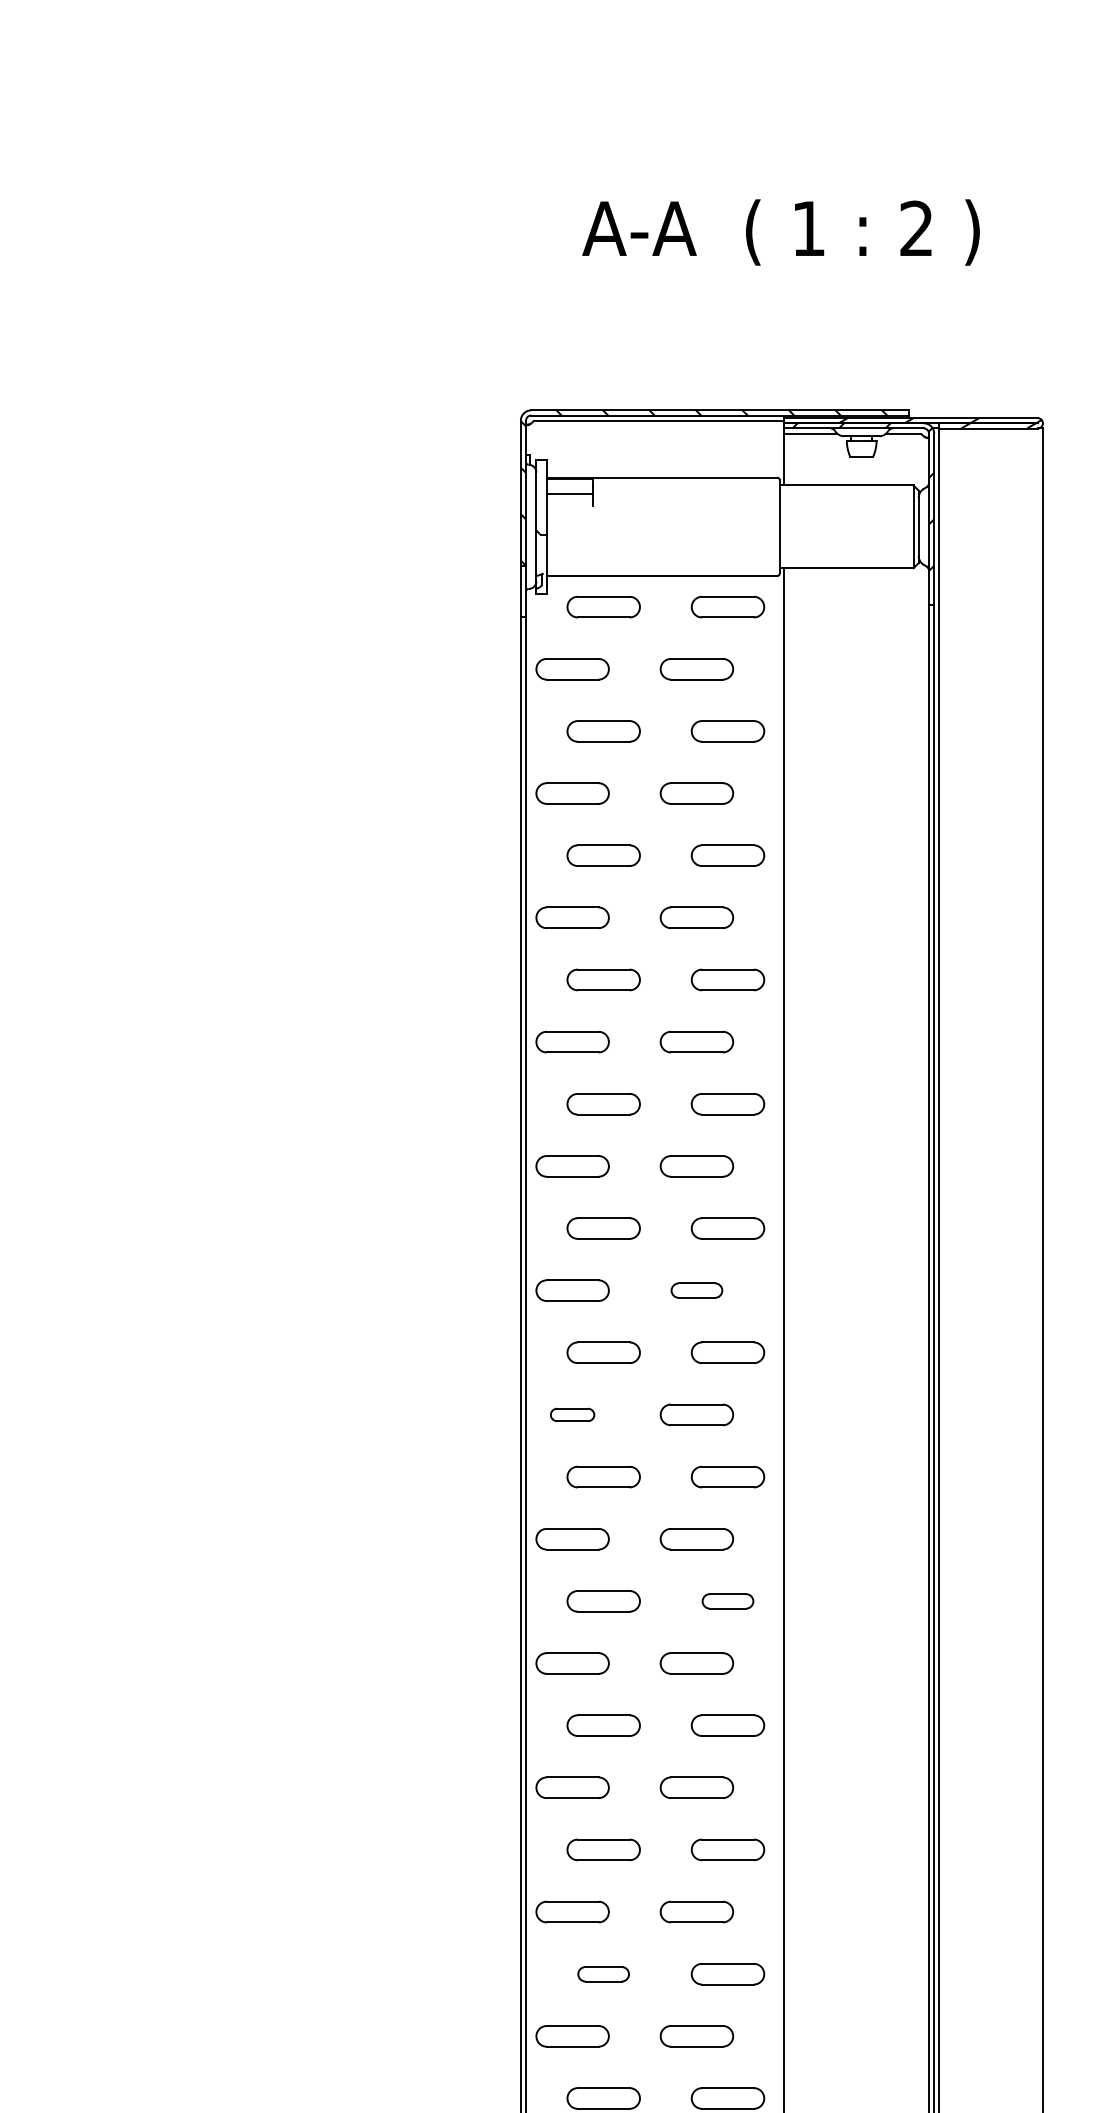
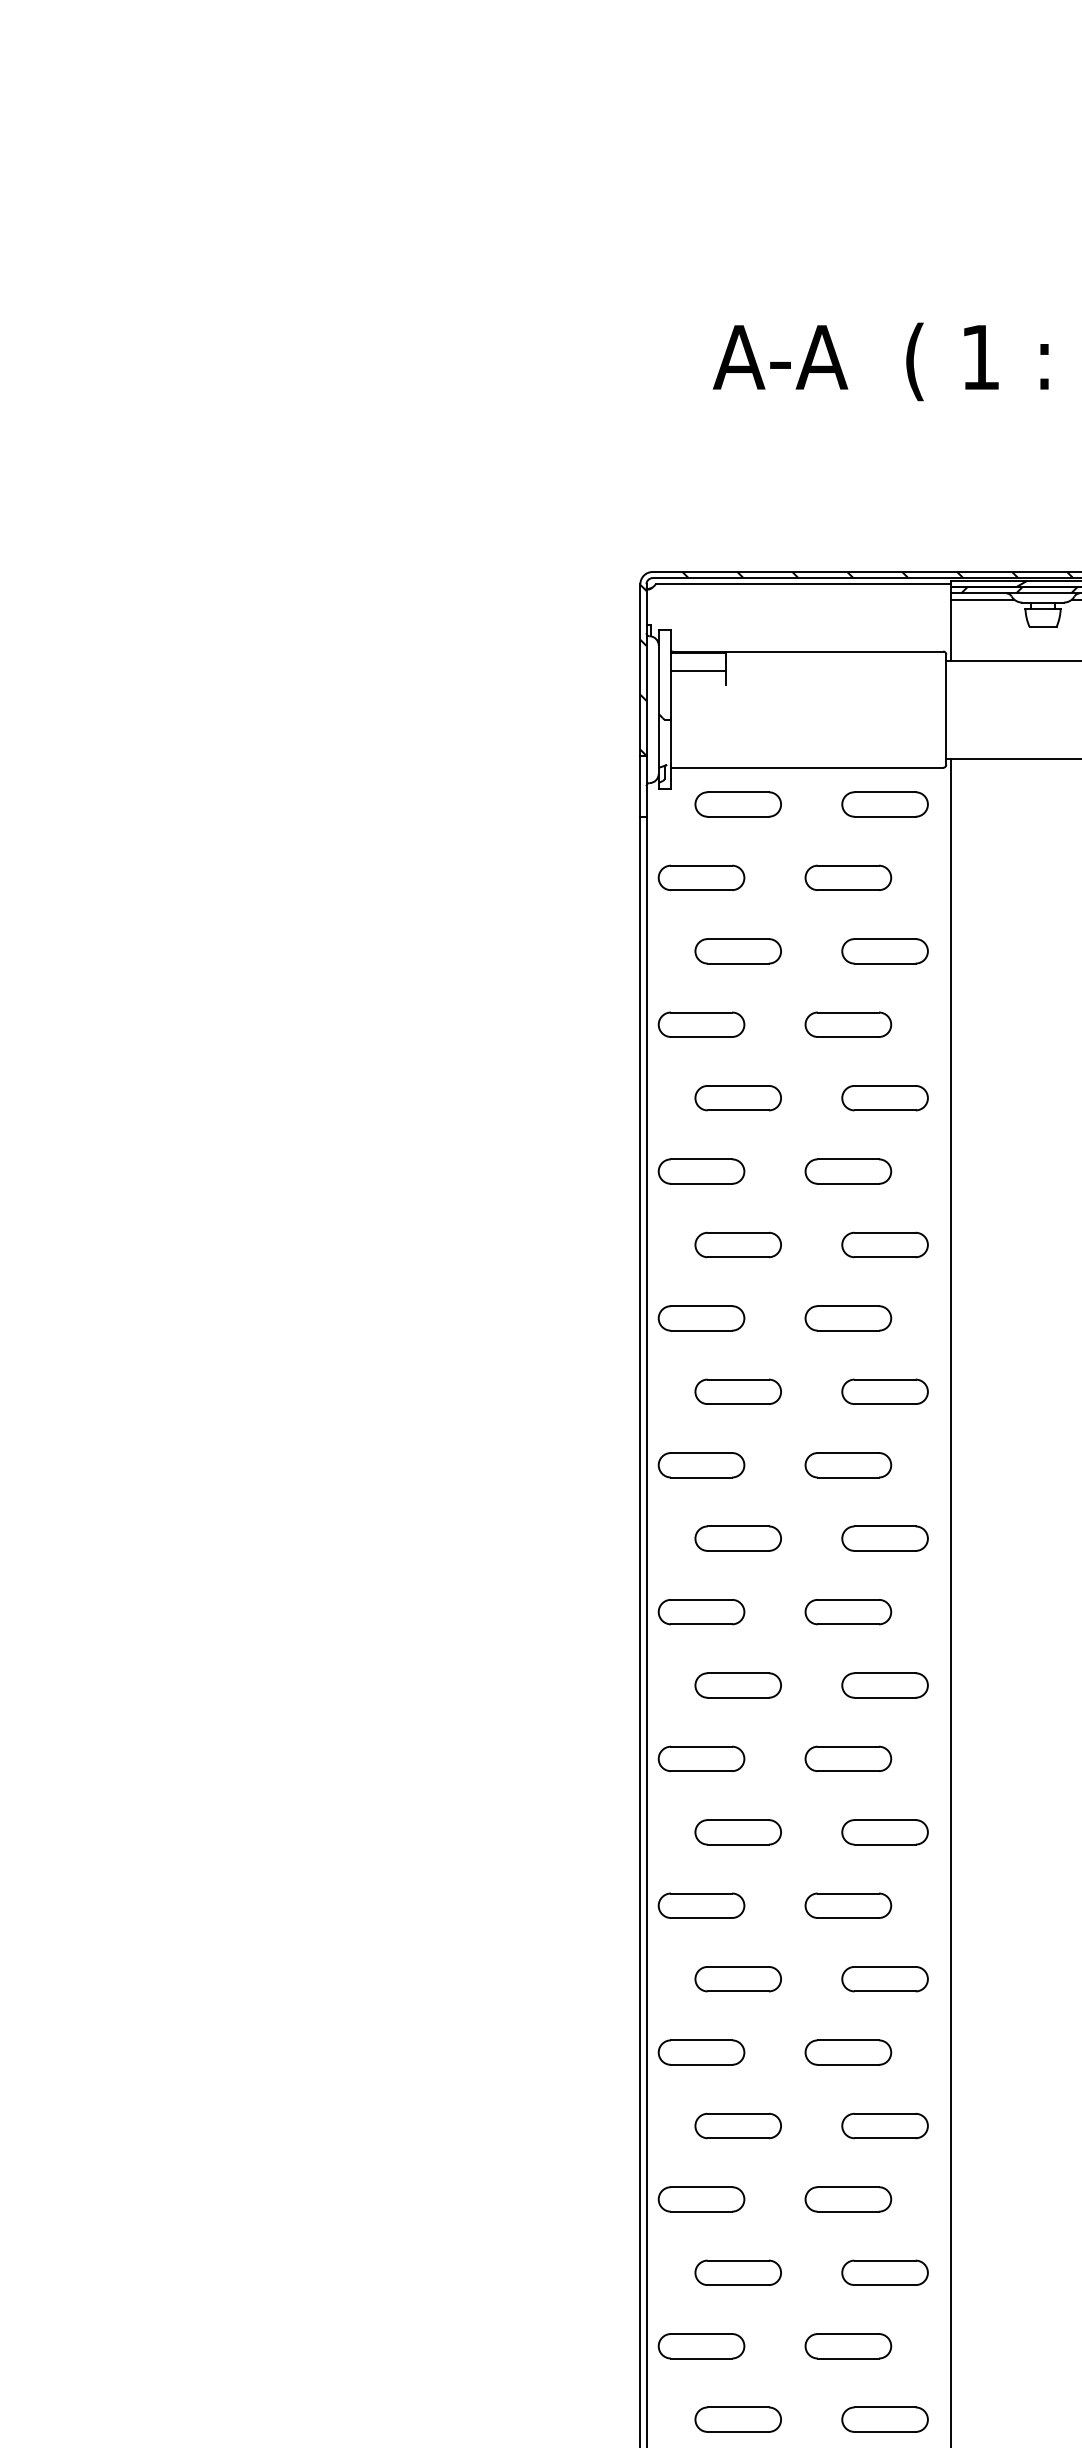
part: (696, 1290) -> (847, 1611), size x1.43
part: (572, 1414) -> (701, 1758), size x1.67
part: (727, 1601) -> (884, 1979), size x1.43
part: (603, 1974) -> (738, 2420), size x1.43

